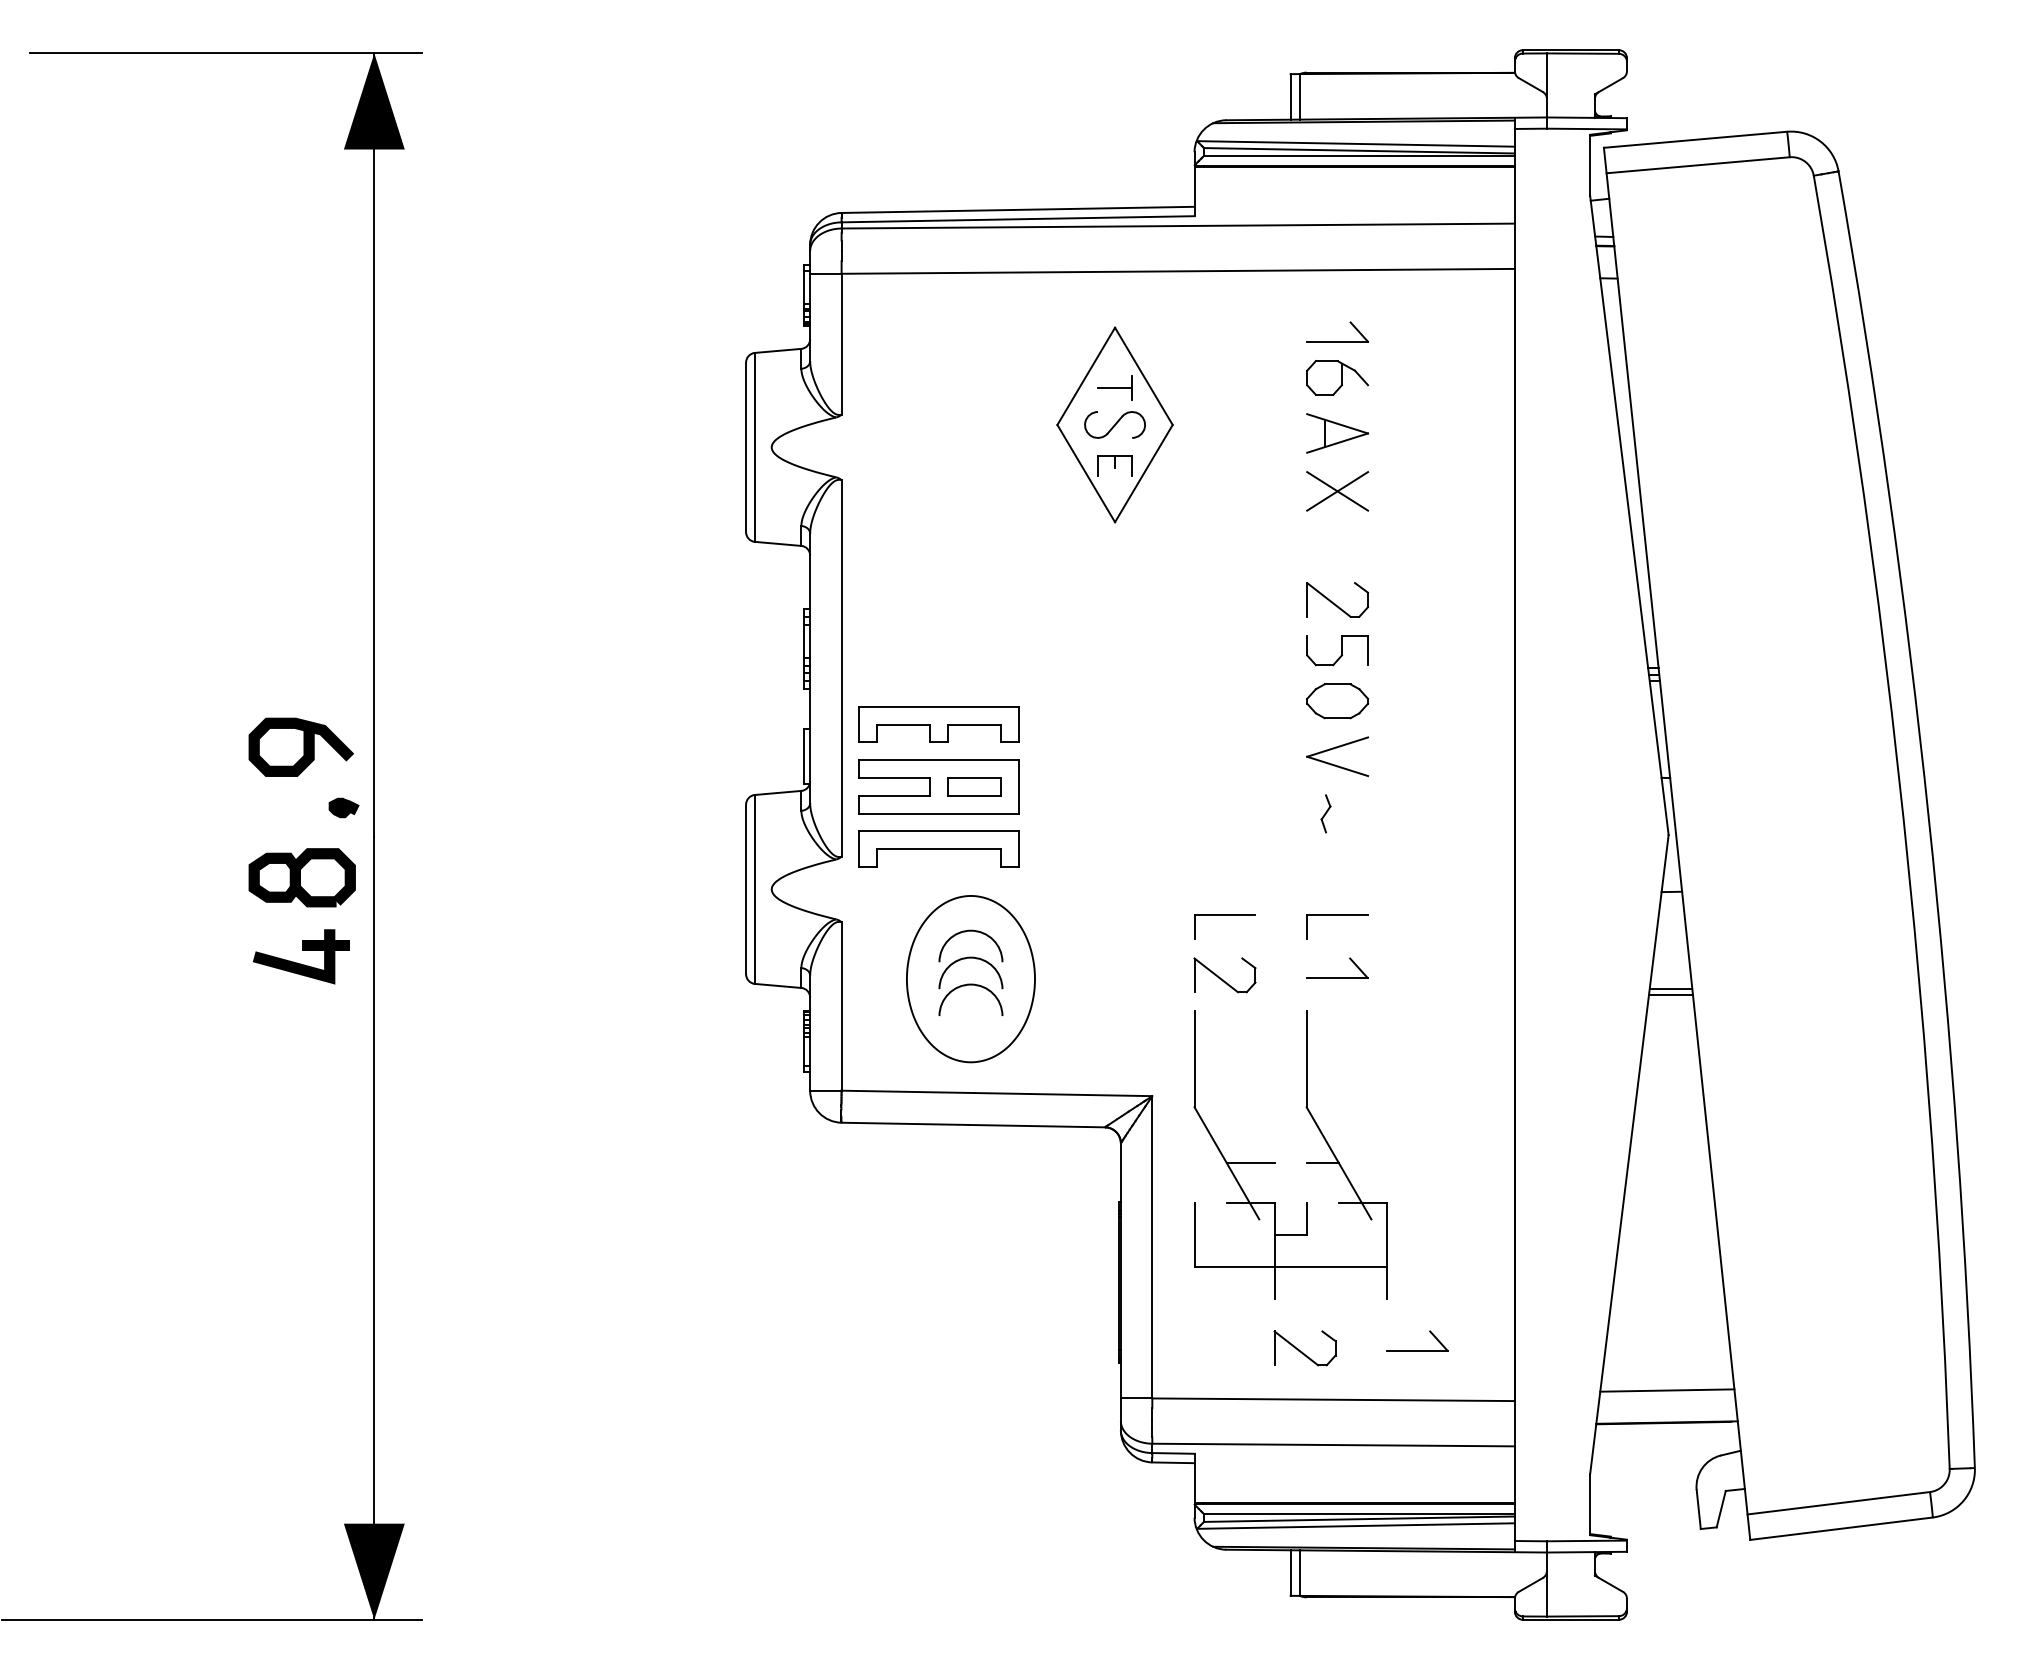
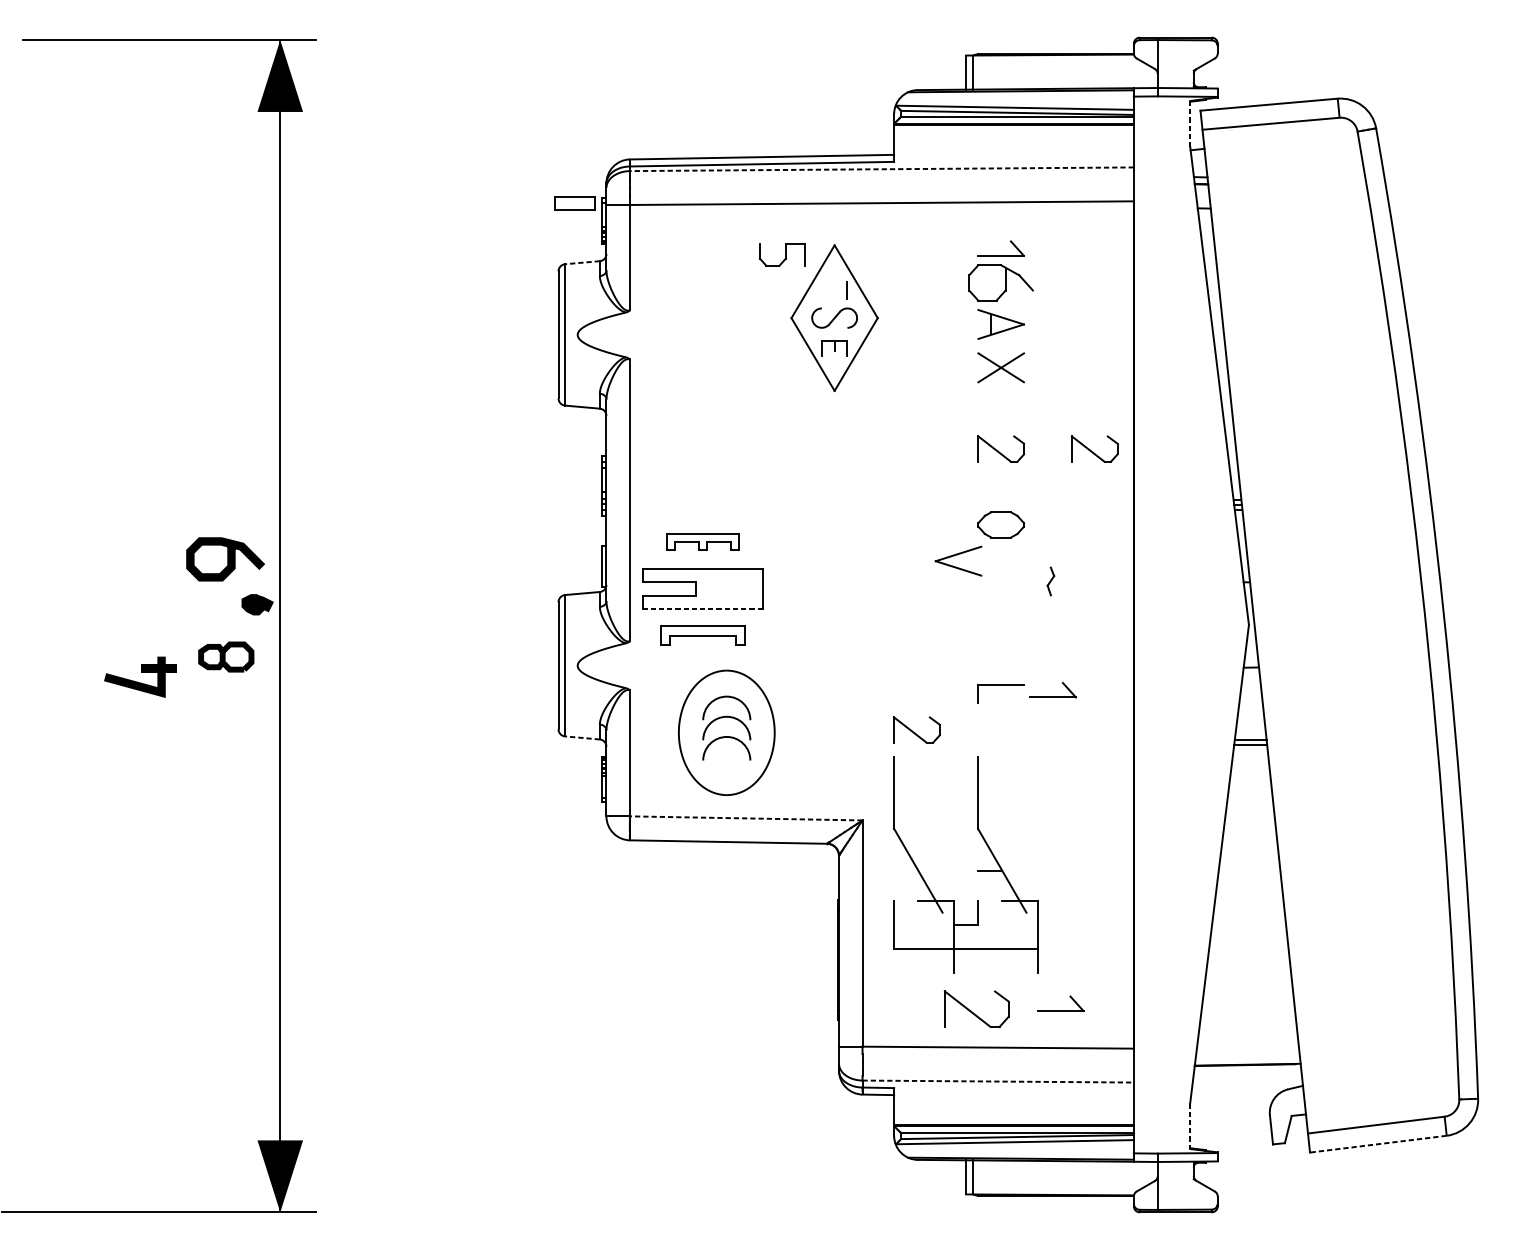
line: (1590, 165) -> (1190, 123), solid -> dashed
line: (1178, 226) -> (882, 169), solid -> dashed
line: (777, 350) -> (582, 262), solid -> dashed
part: (1337, 377) -> (1001, 282), size x1.4
line: (1115, 387) -> (834, 290), removed
part: (1462, 599) -> (1094, 448), added
part: (1337, 650) -> (782, 254), moved
part: (938, 724) -> (702, 542), size x0.6
part: (1337, 748) -> (958, 555), moved
part: (974, 786) -> (574, 203), moved
part: (343, 807) -> (257, 604), size x1.4
line: (938, 813) -> (702, 608), solid -> dashed
part: (1325, 813) -> (1050, 581), moved
part: (938, 848) -> (702, 635), size x0.7
part: (301, 877) -> (225, 656), size x0.7
part: (1224, 915) -> (916, 685), removed
part: (302, 950) -> (141, 672), moved
part: (1337, 977) -> (1053, 697), moved
line: (777, 985) -> (582, 737), solid -> dashed
line: (996, 1093) -> (745, 818), solid -> dashed
line: (1250, 1163) -> (936, 870), removed
part: (1304, 1348) -> (976, 1009), size x1.4
line: (1667, 1390) -> (1248, 1040), removed
line: (1334, 1445) -> (998, 1081), solid -> dashed
line: (1590, 1504) -> (1190, 1126), solid -> dashed
line: (1841, 1528) -> (1378, 1144), solid -> dashed

